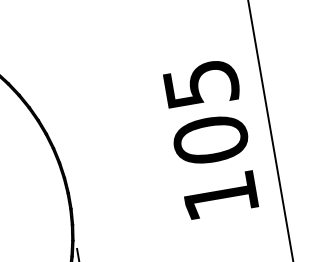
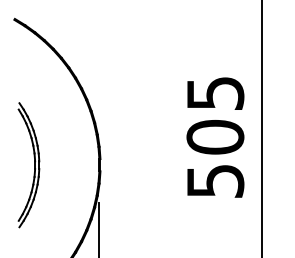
text: (220, 196) -> (215, 181), 105 -> 505

